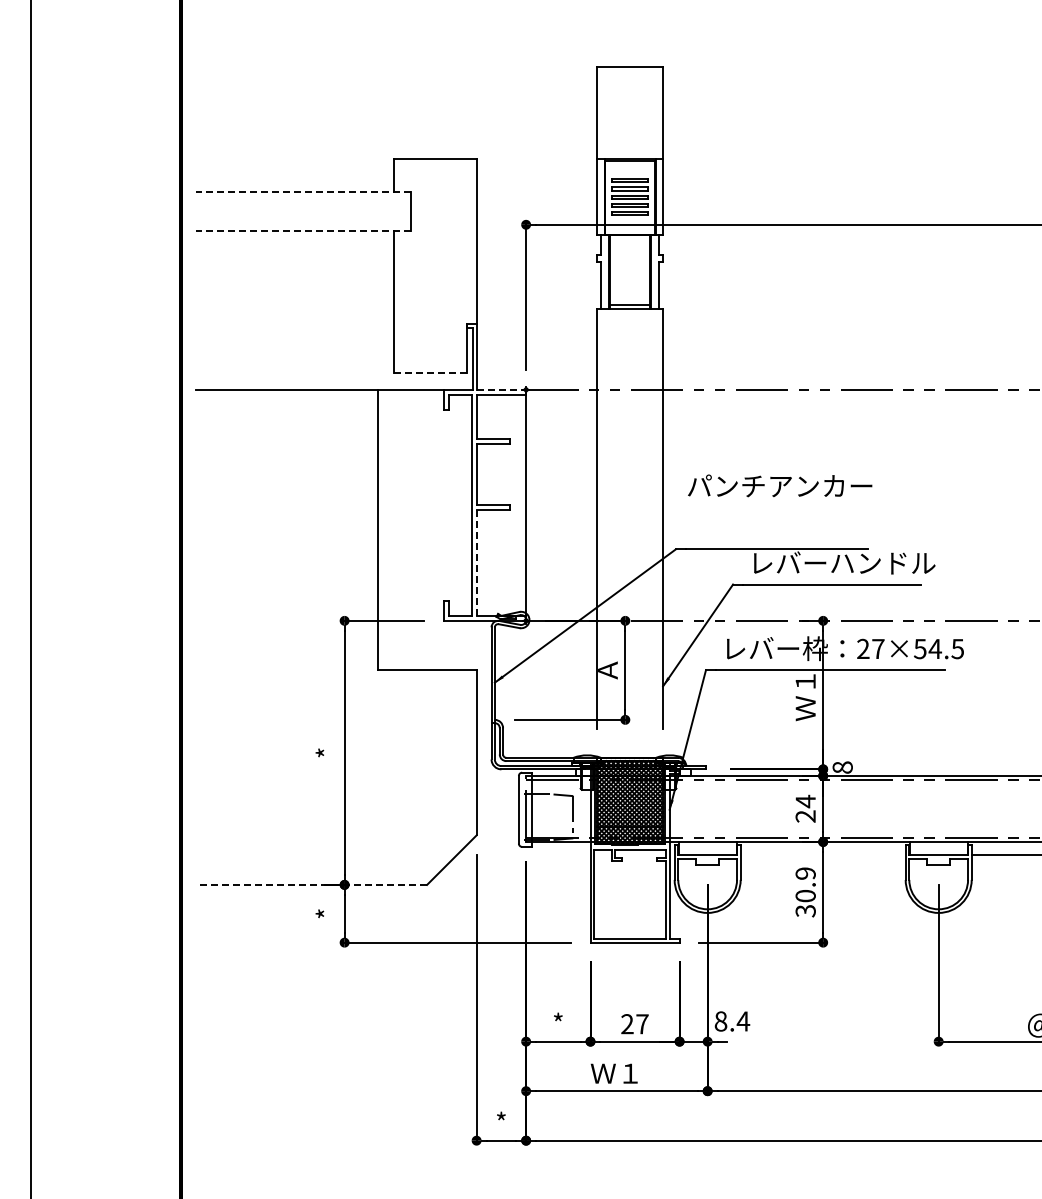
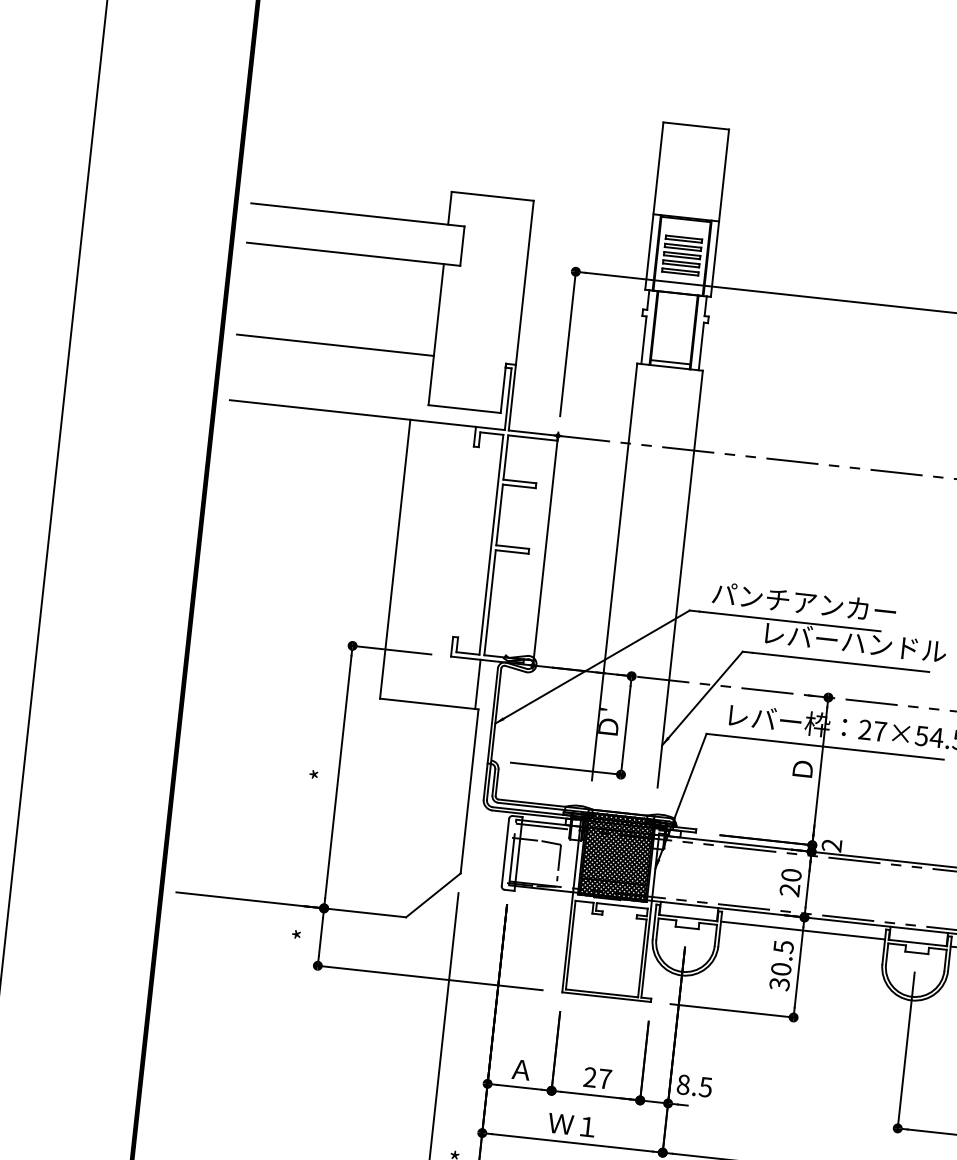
line: (302, 191) -> (357, 214), dashed -> solid
line: (302, 231) -> (352, 254), dashed -> solid
line: (295, 323) -> (335, 344), added
line: (430, 373) -> (464, 409), dashed -> solid
line: (501, 389) -> (533, 432), dashed -> solid
text: (780, 485) -> (804, 602), moved
line: (476, 563) -> (489, 603), dashed -> solid
line: (473, 645) -> (478, 684), added
text: (607, 668) -> (608, 721), Ａ -> Ｄ'
text: (805, 697) -> (802, 771), Ｗ１ -> Ｄ
text: (842, 767) -> (831, 845), 8 -> 2
text: (805, 801) -> (791, 875), 24 -> 20
line: (822, 855) -> (802, 930), added
text: (805, 873) -> (783, 946), 30.9 -> 30.5
line: (311, 884) -> (291, 904), dashed -> solid
text: (743, 1021) -> (705, 1087), 8.4 -> 8.5
text: (557, 1023) -> (520, 1069), * -> Ａ

